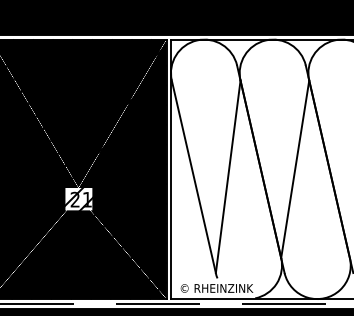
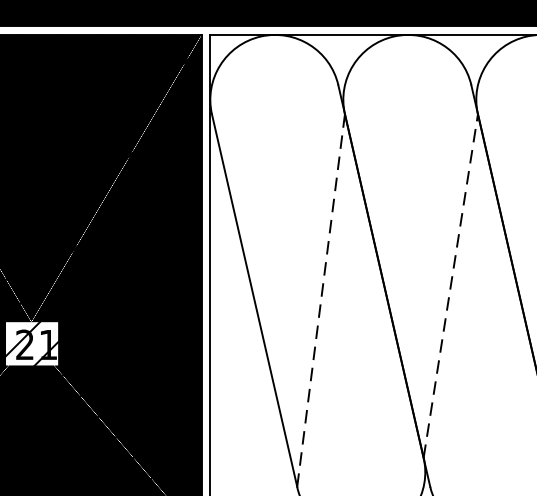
line: (295, 169) -> (451, 286), solid -> dashed
line: (228, 176) -> (321, 299), solid -> dashed

